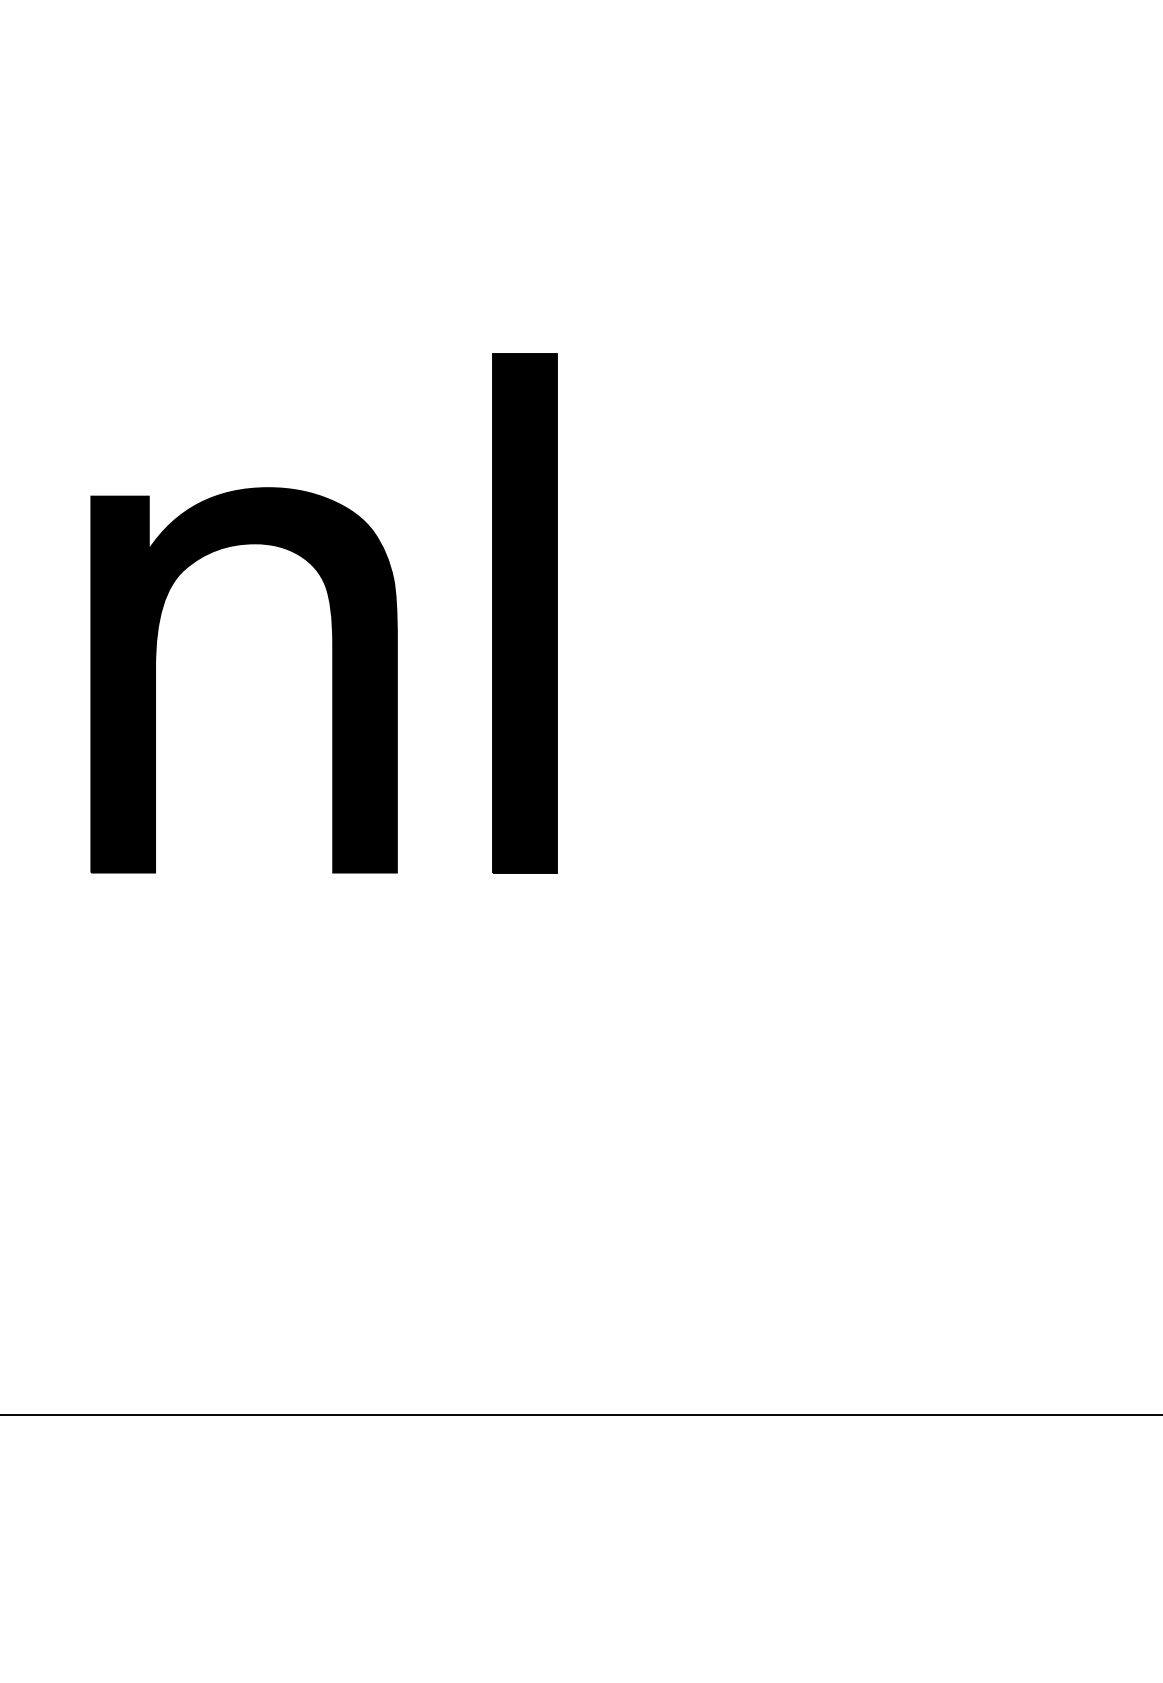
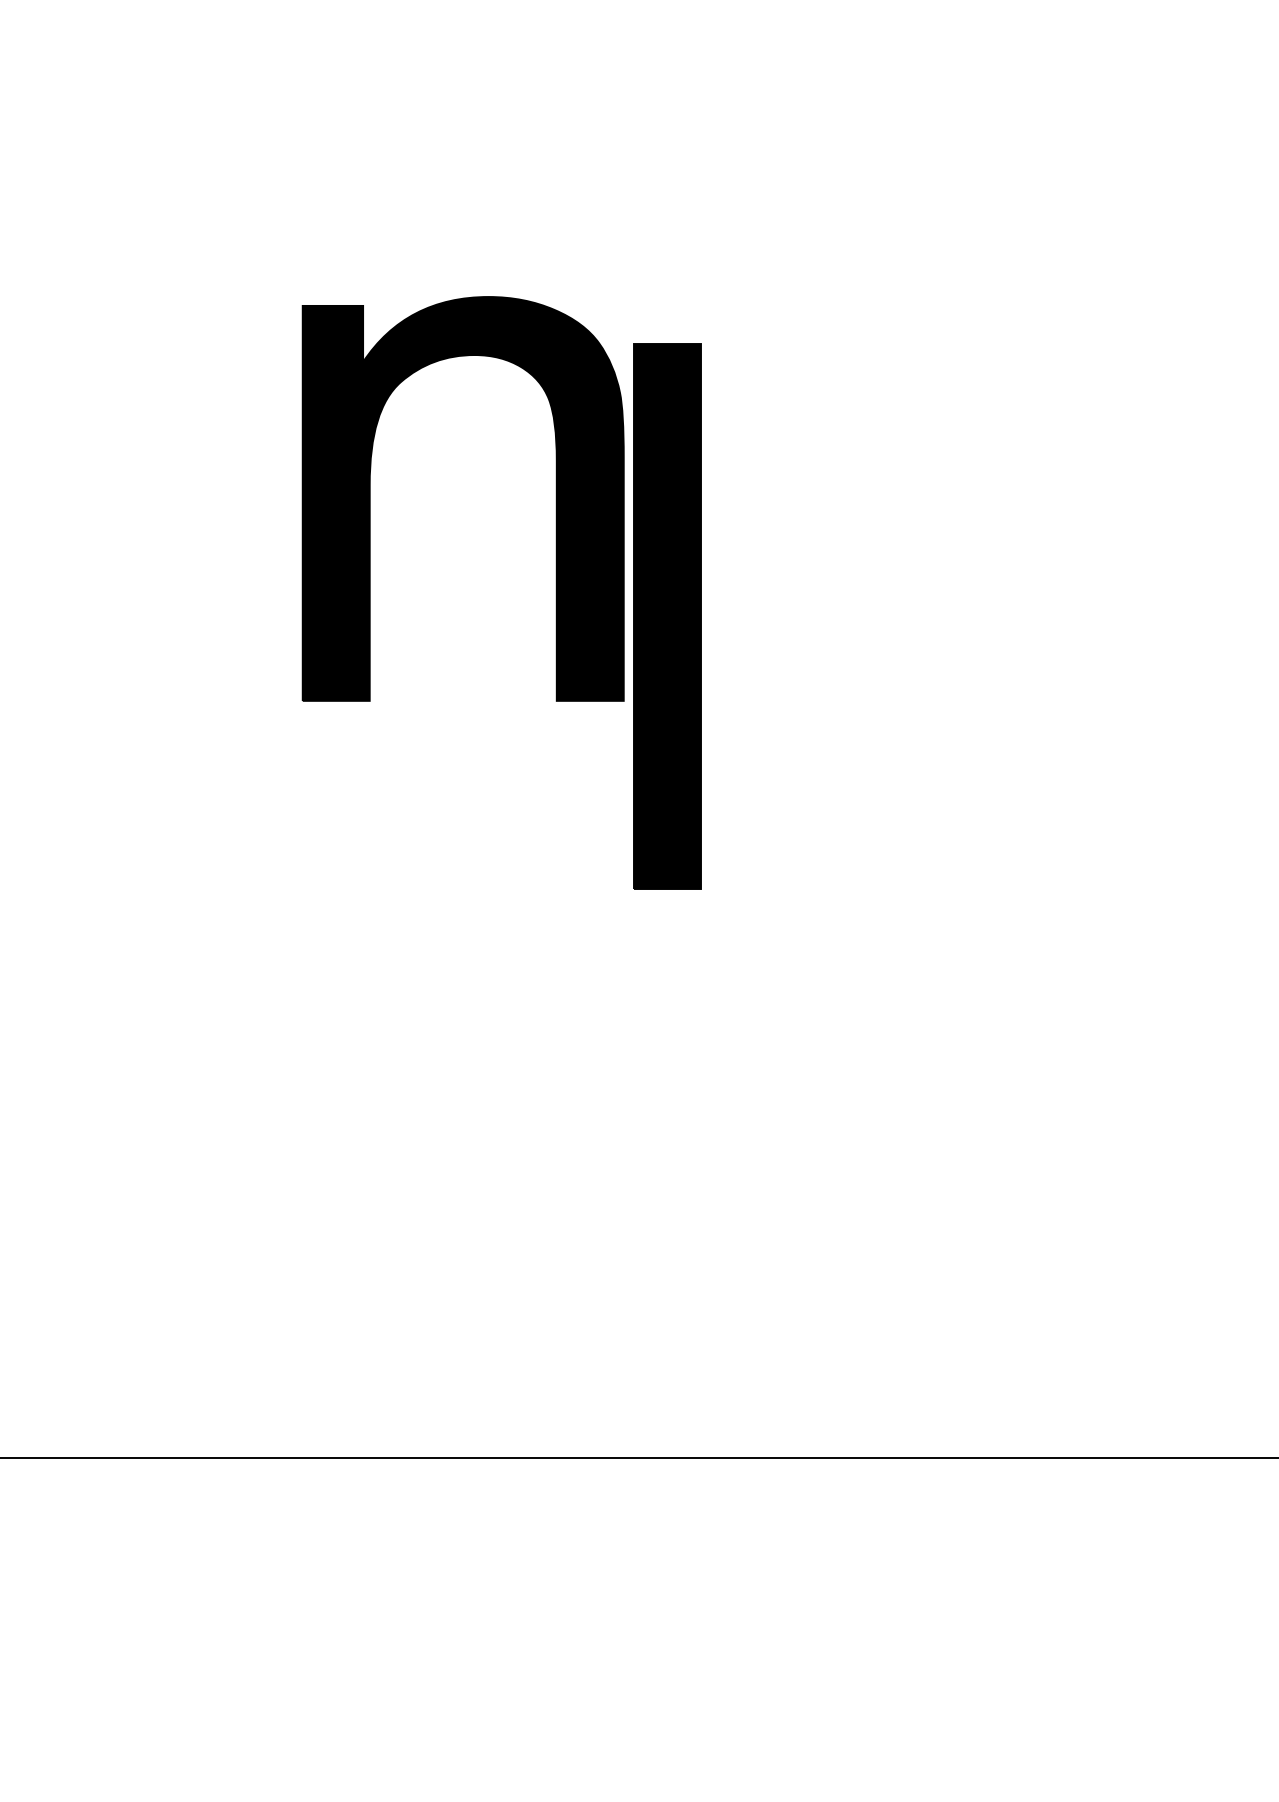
part: (155, 679) -> (370, 498), moved

